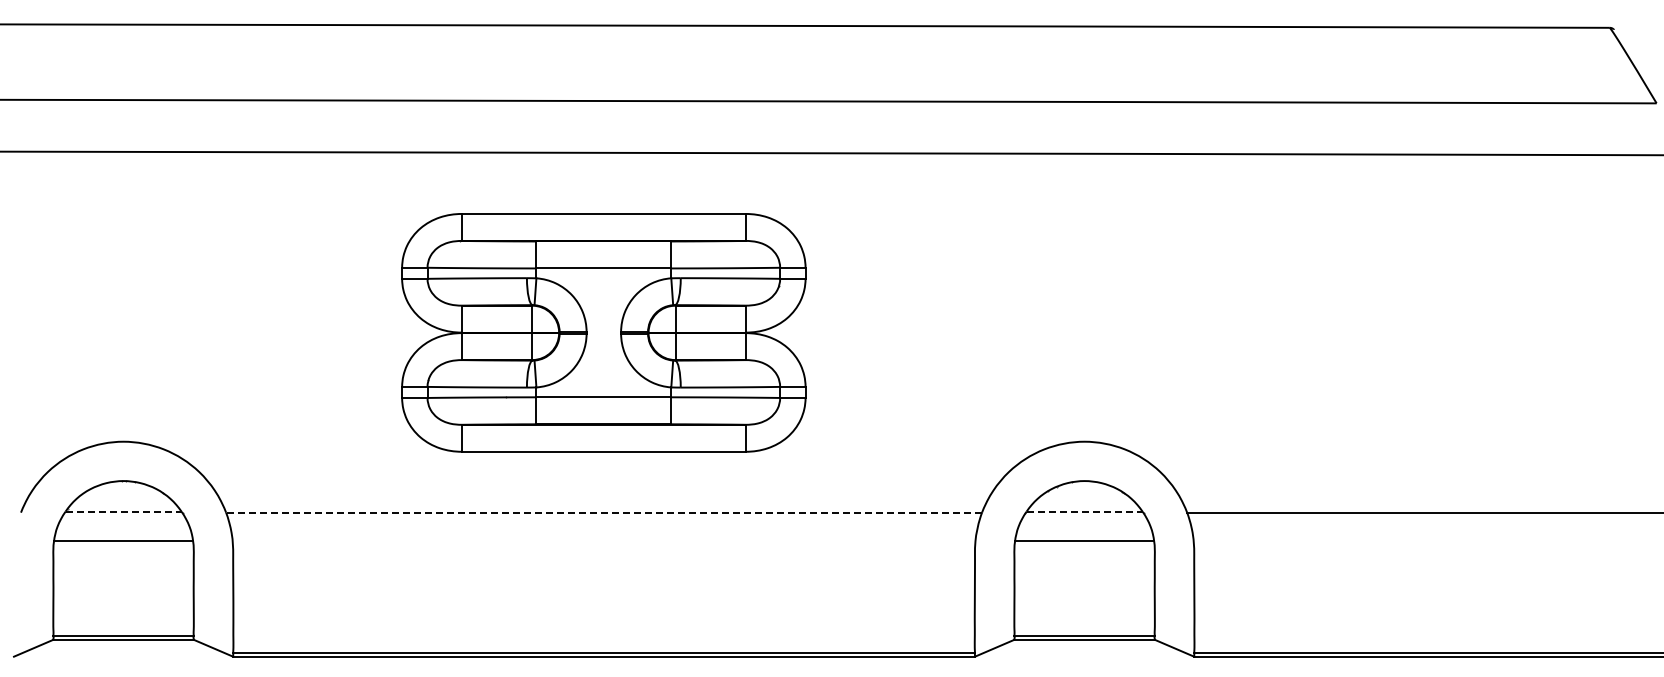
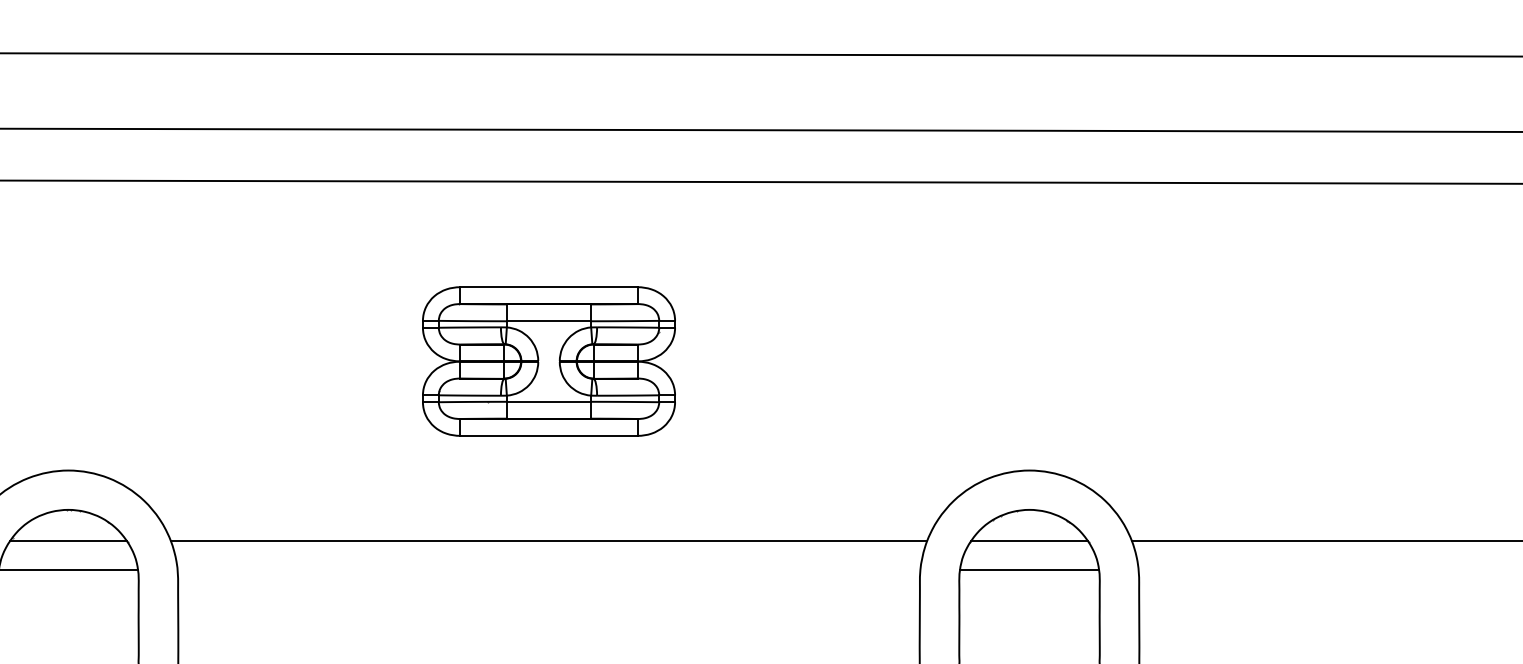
part: (604, 332) -> (549, 361), size x0.62
line: (124, 511) -> (69, 540), dashed -> solid
line: (1085, 511) -> (1030, 540), dashed -> solid
line: (604, 512) -> (549, 541), dashed -> solid

